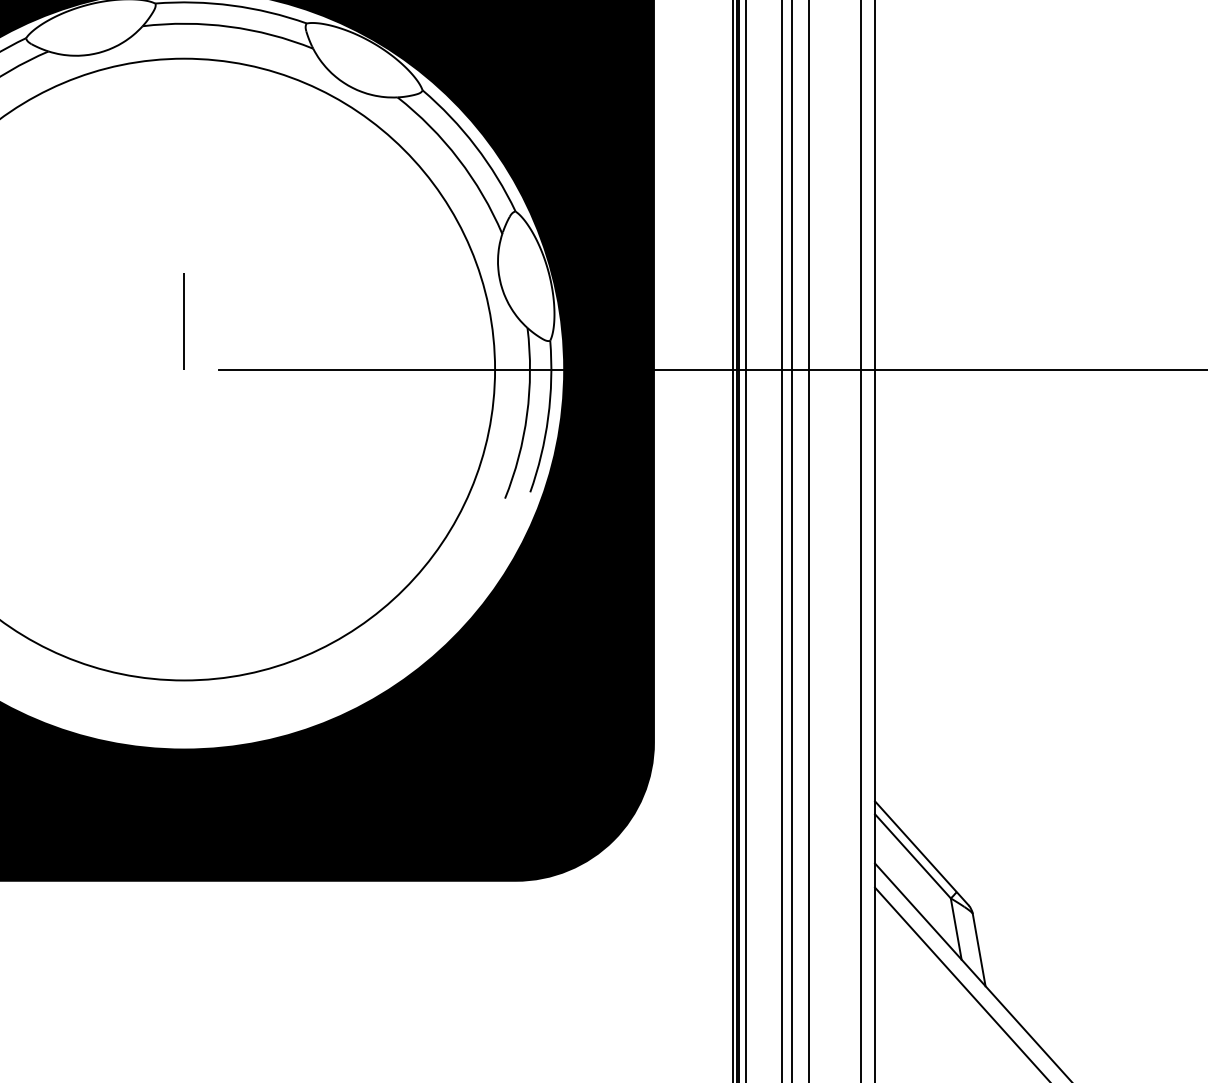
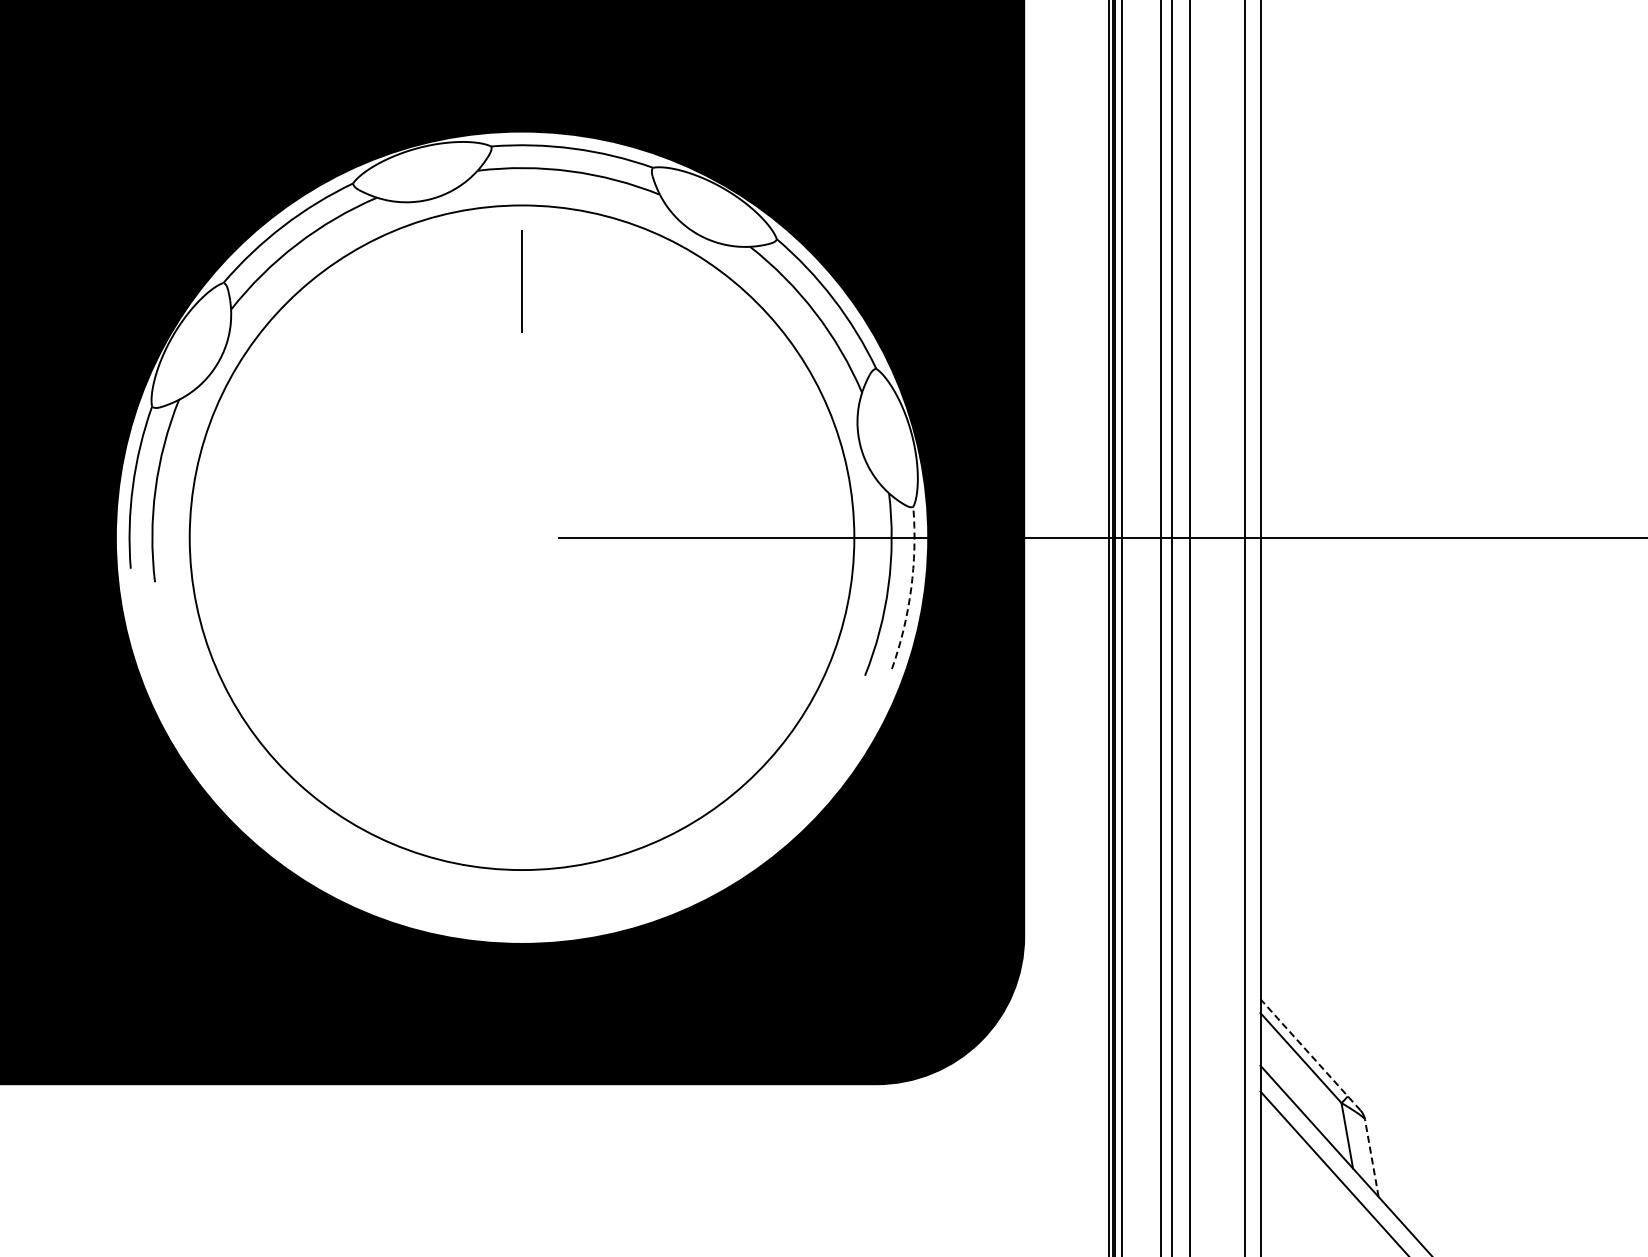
line: (183, 321) -> (521, 281), moved
arc: (548, 417) -> (911, 588), solid -> dashed
line: (921, 852) -> (1310, 1054), solid -> dashed
line: (978, 949) -> (1371, 1157), solid -> dashed

